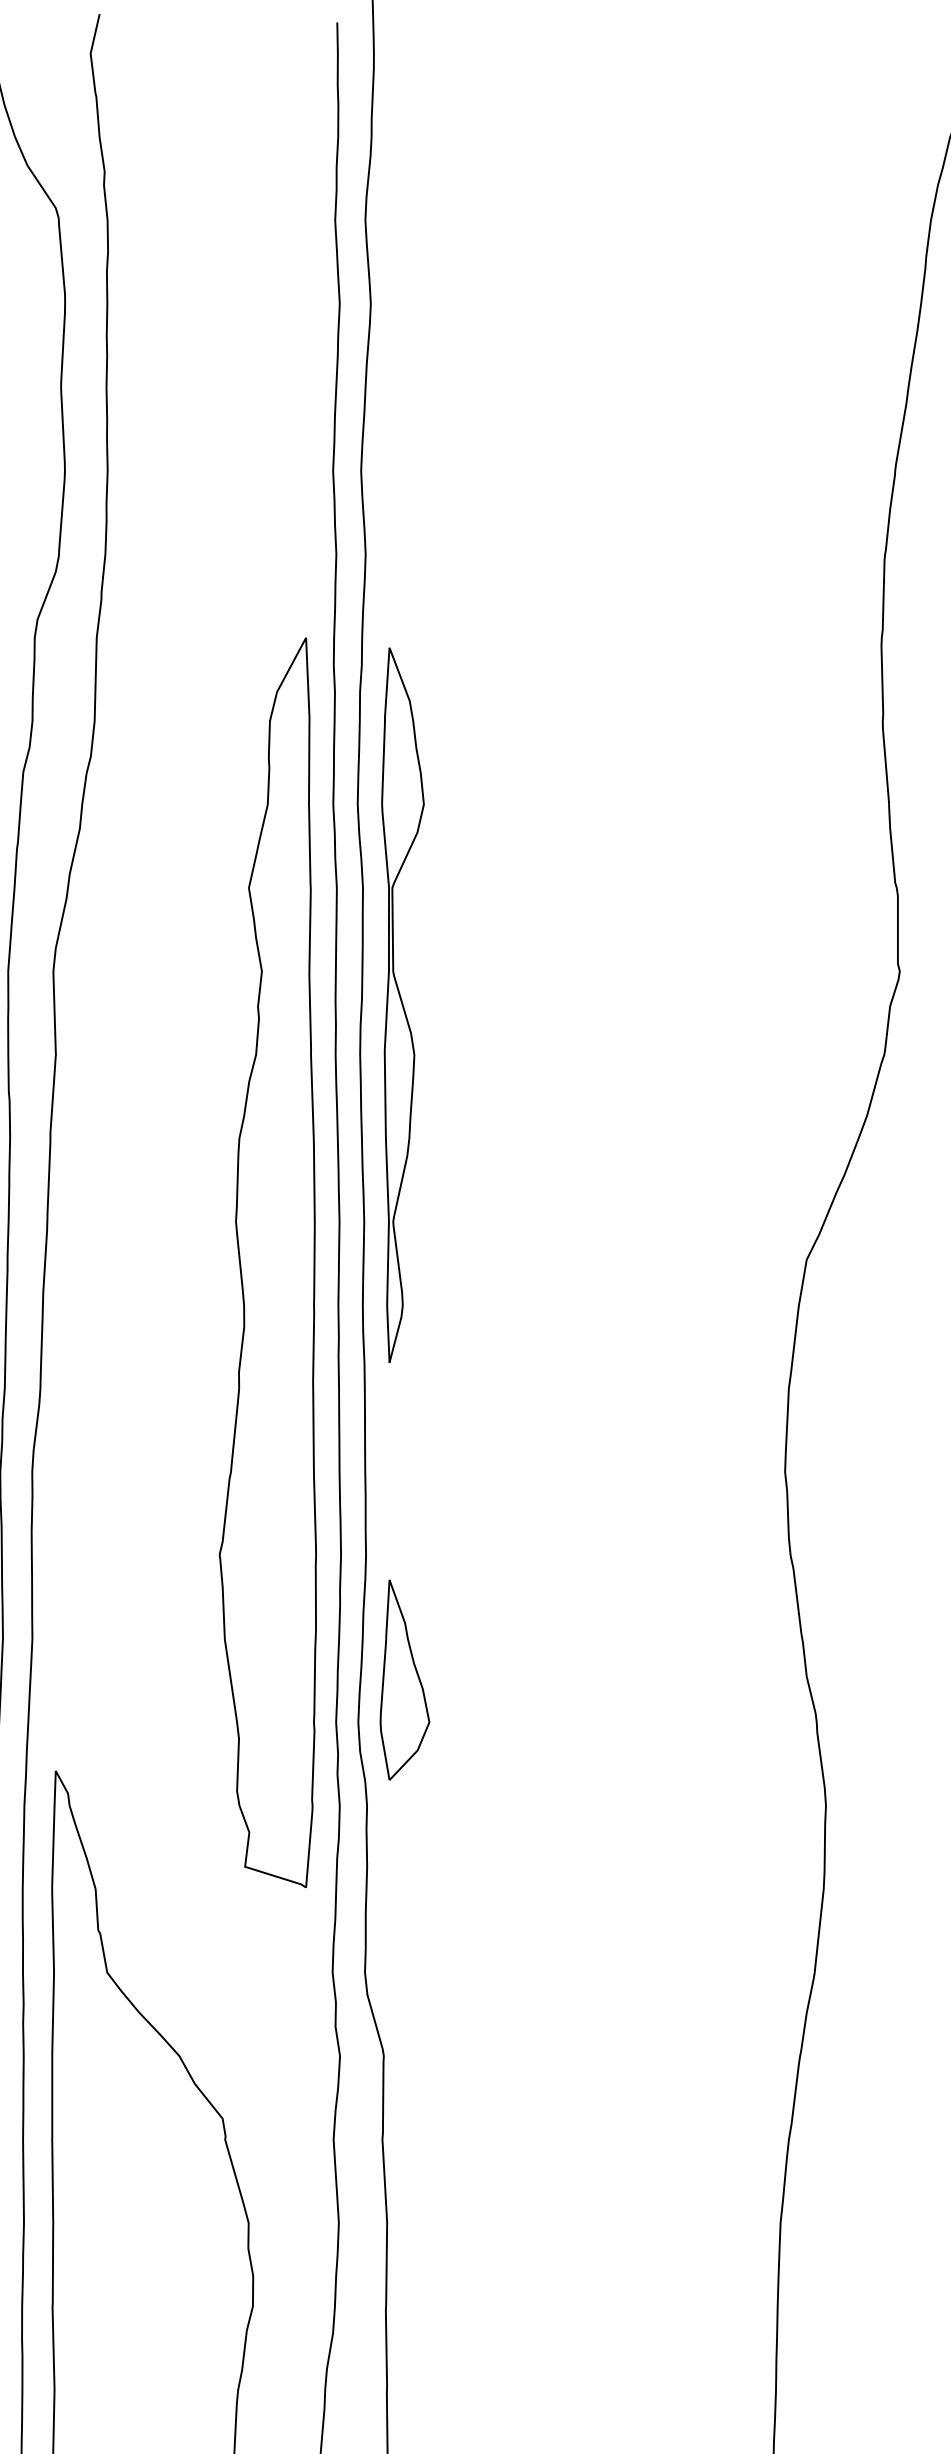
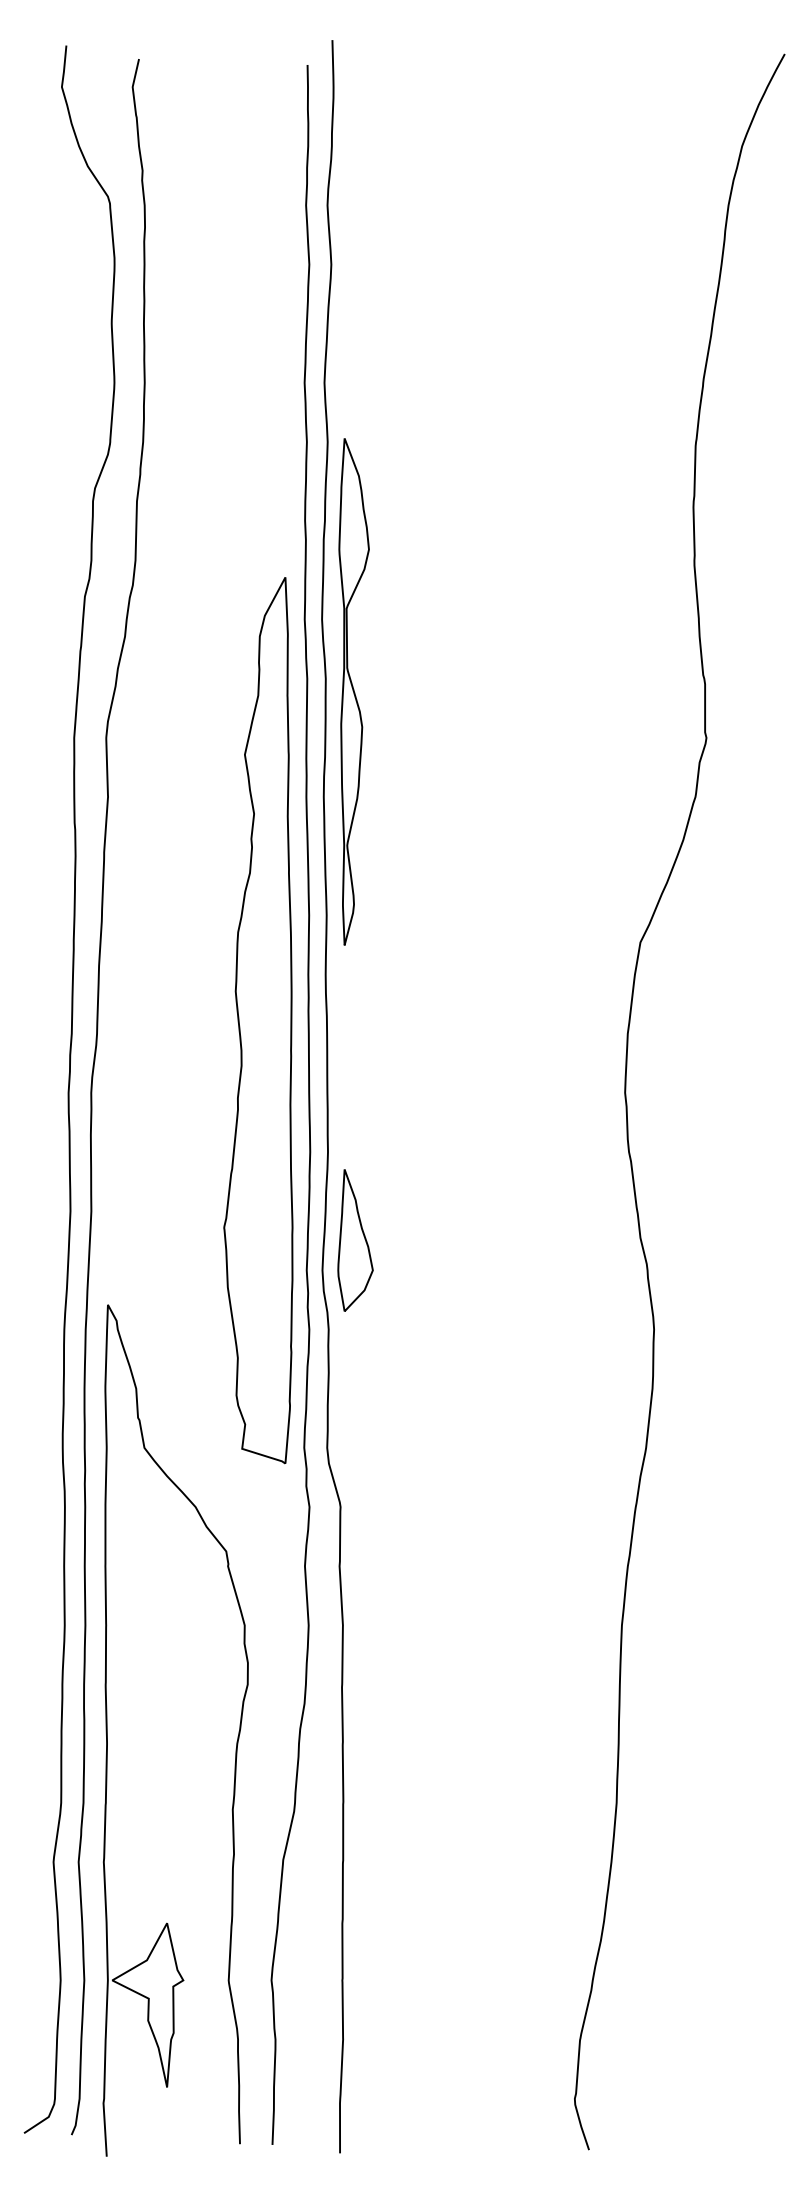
part: (402, 1004) -> (353, 691), moved
part: (268, 1262) -> (258, 1020), moved

